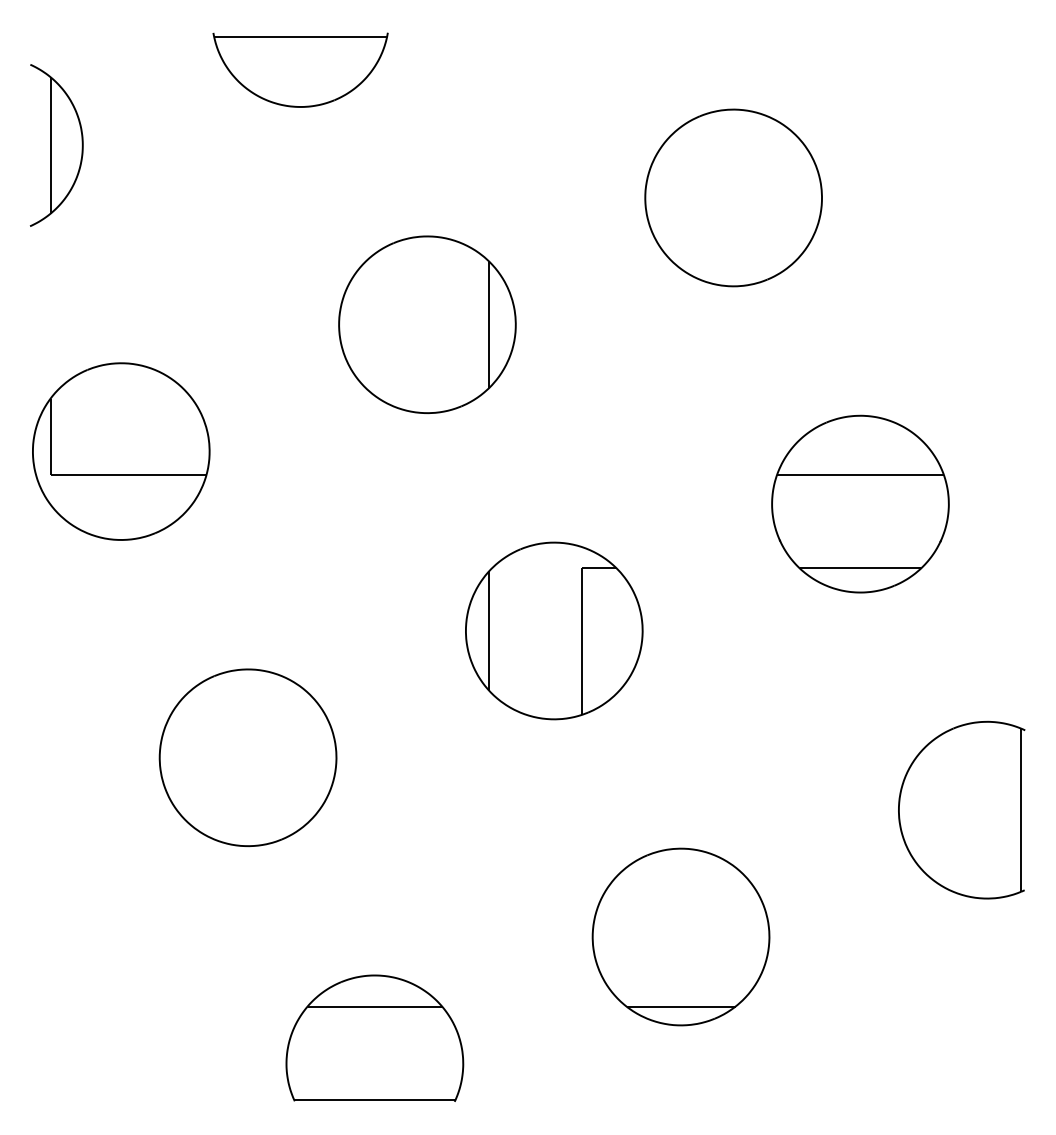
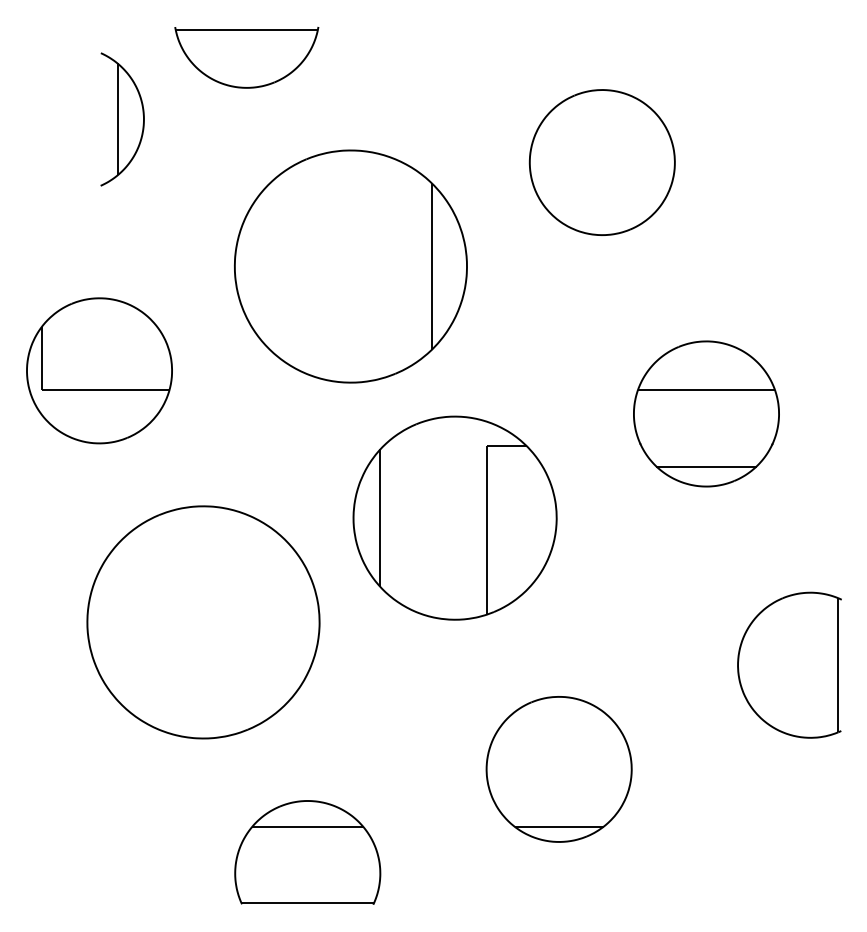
part: (56, 145) -> (122, 119), moved
part: (426, 324) -> (350, 266), size x1.6
part: (553, 630) -> (454, 517), size x1.4
part: (247, 756) -> (203, 621), size x1.6

